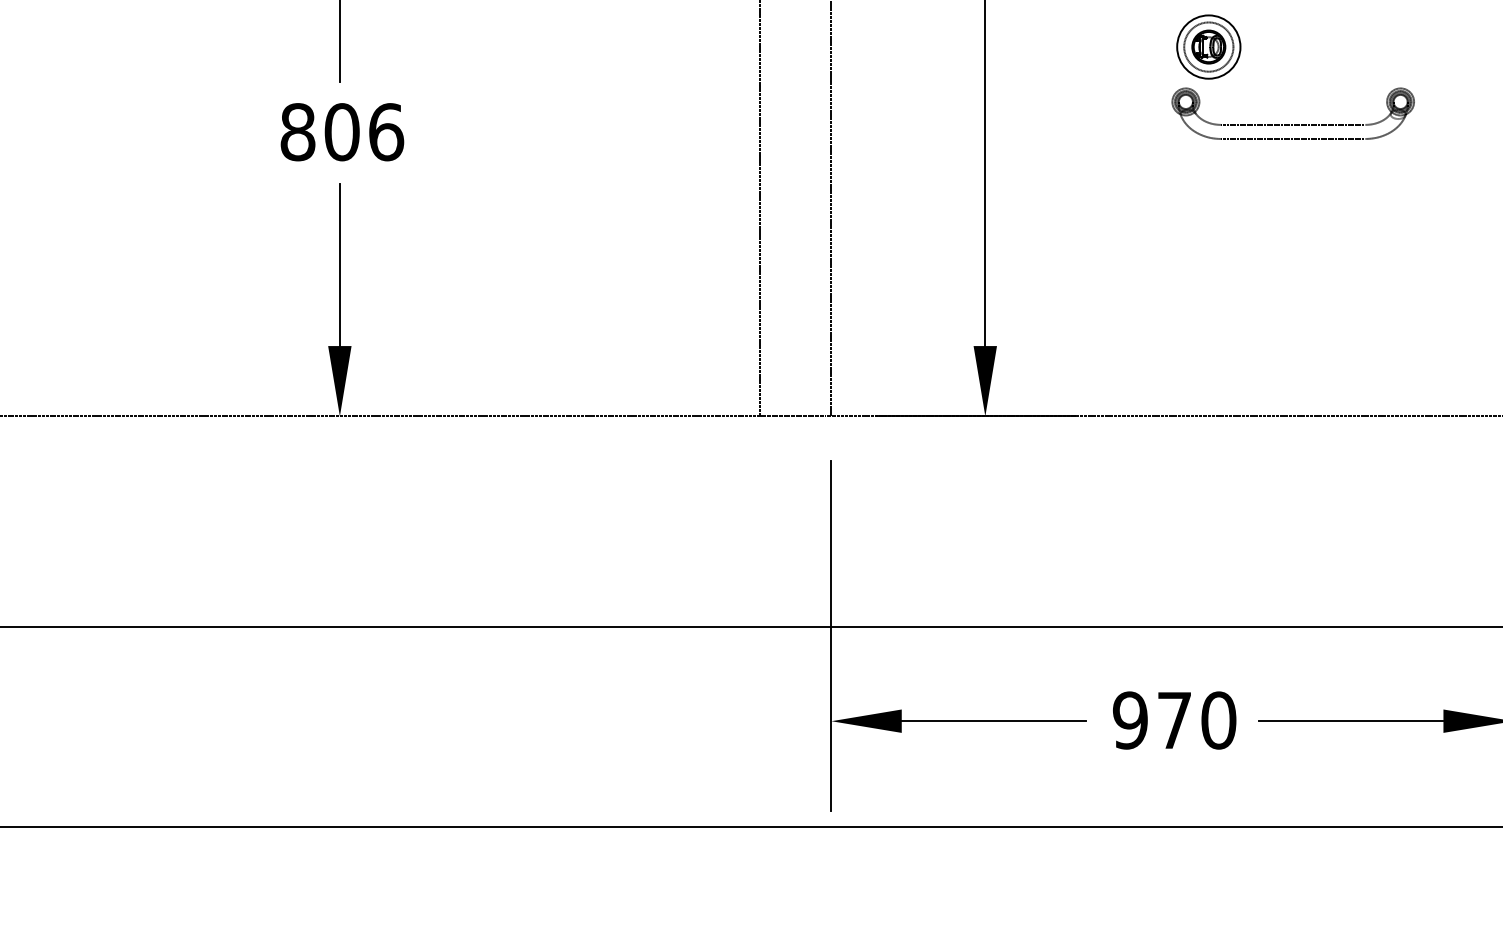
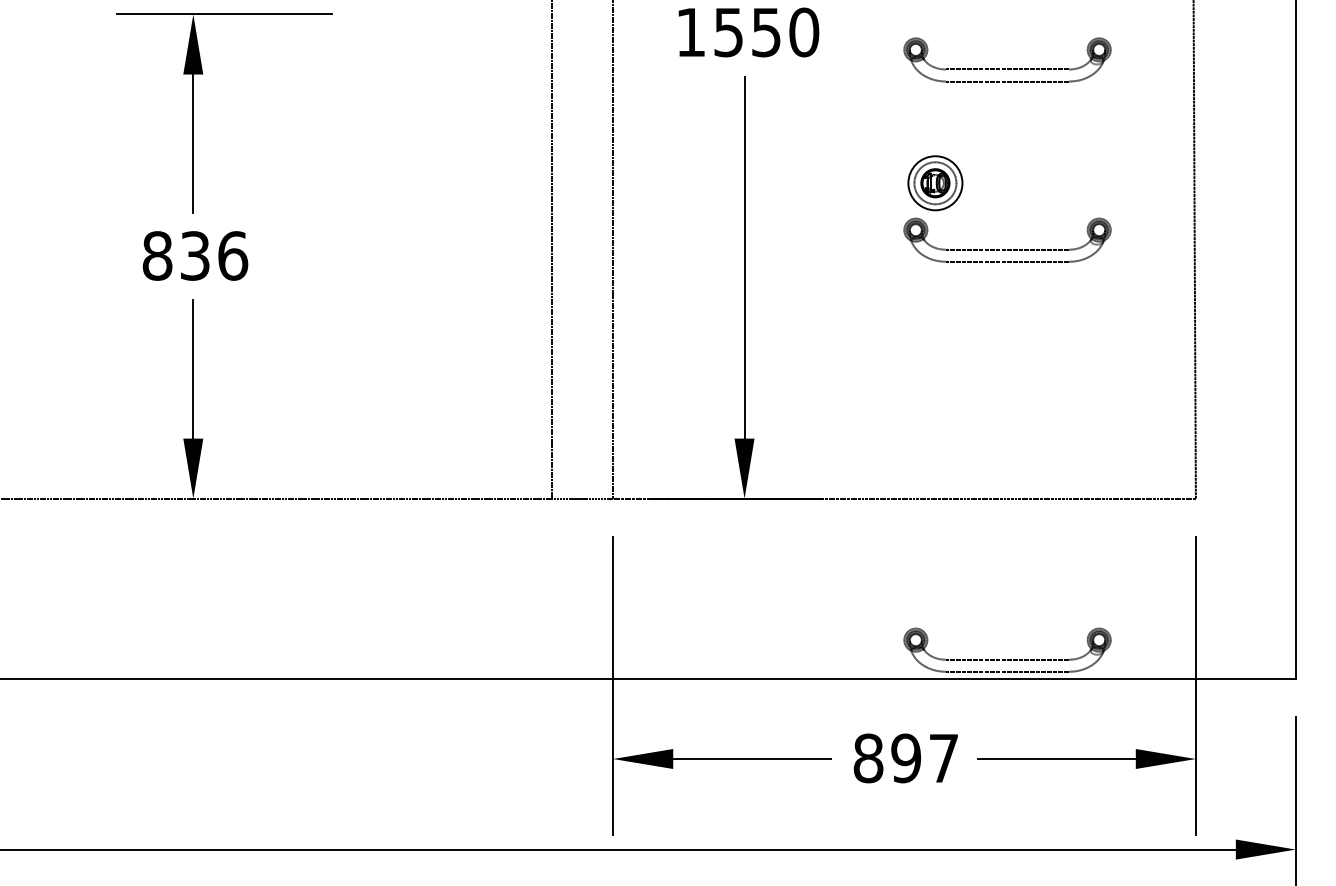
text: (342, 131) -> (195, 255), 806 -> 836
part: (1293, 604) -> (1007, 659), added
text: (1173, 720) -> (905, 758), 970 -> 897

